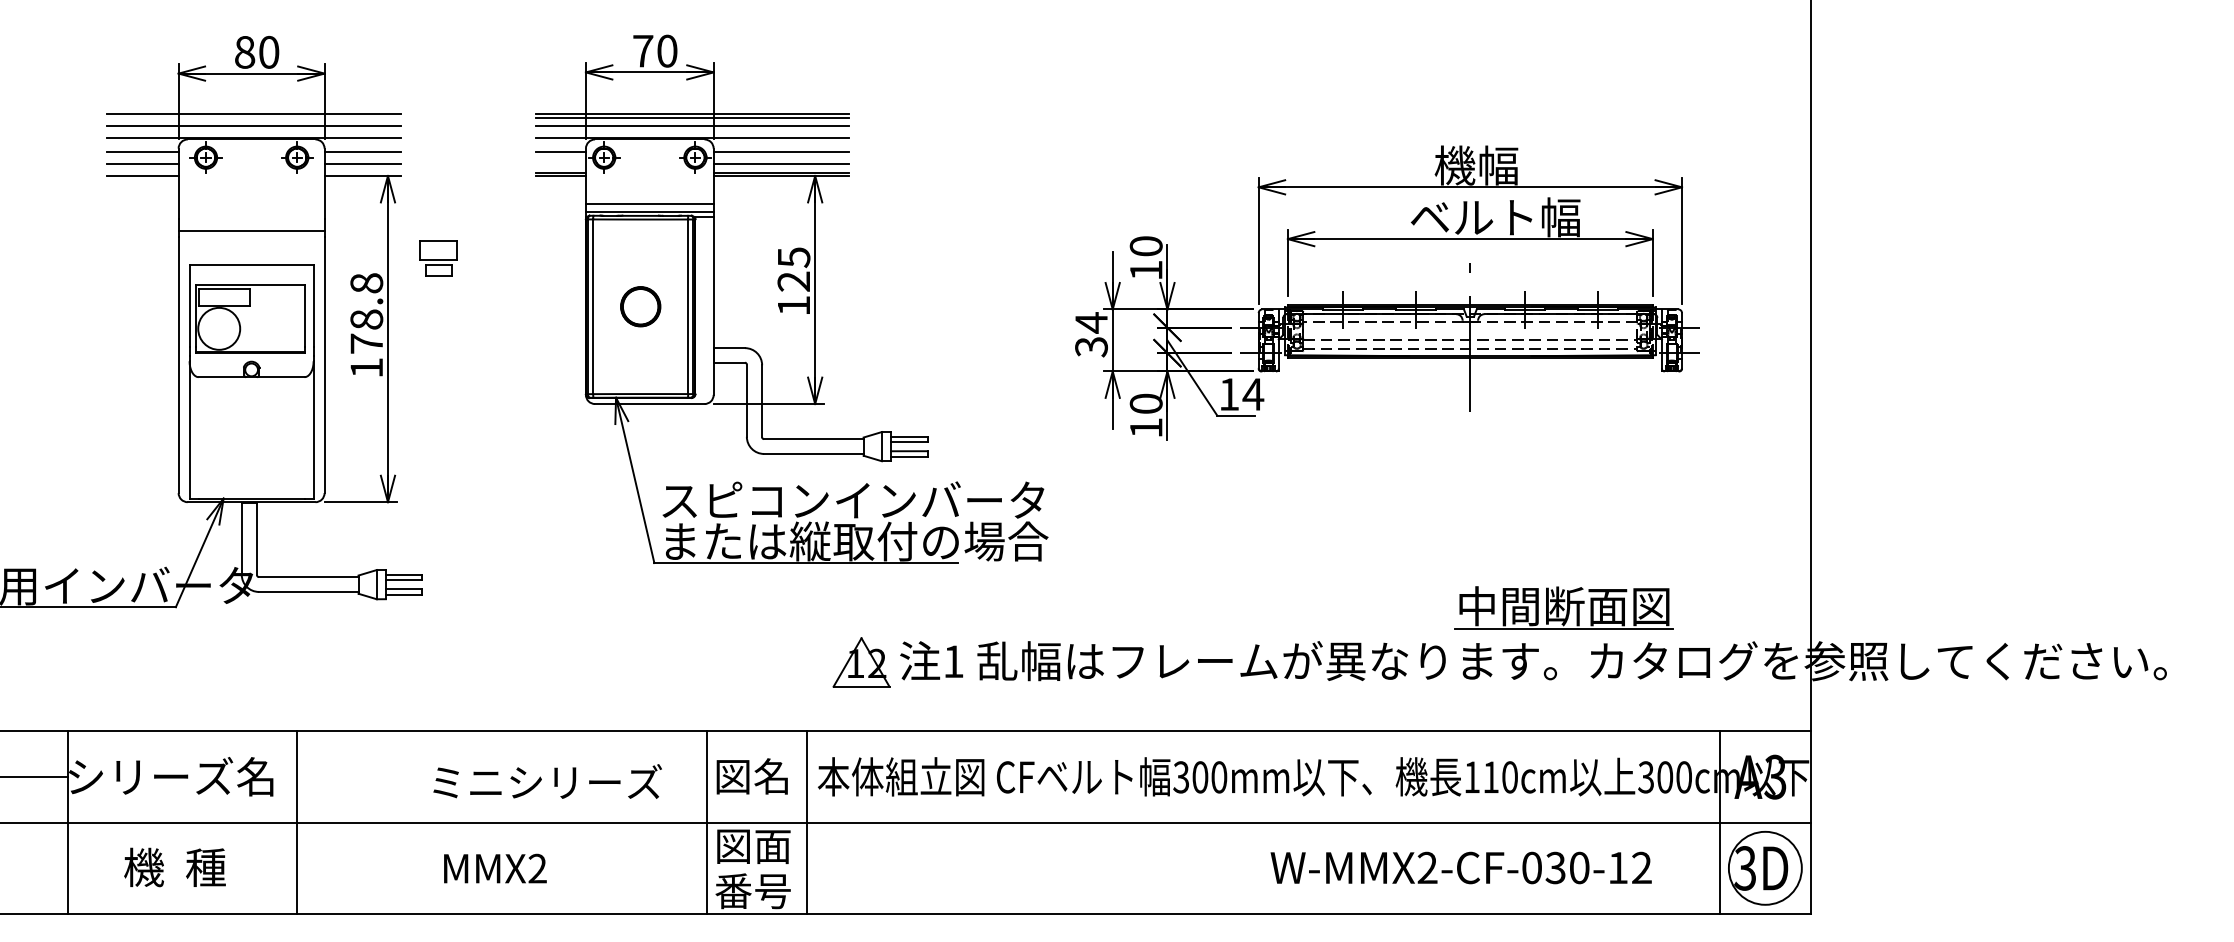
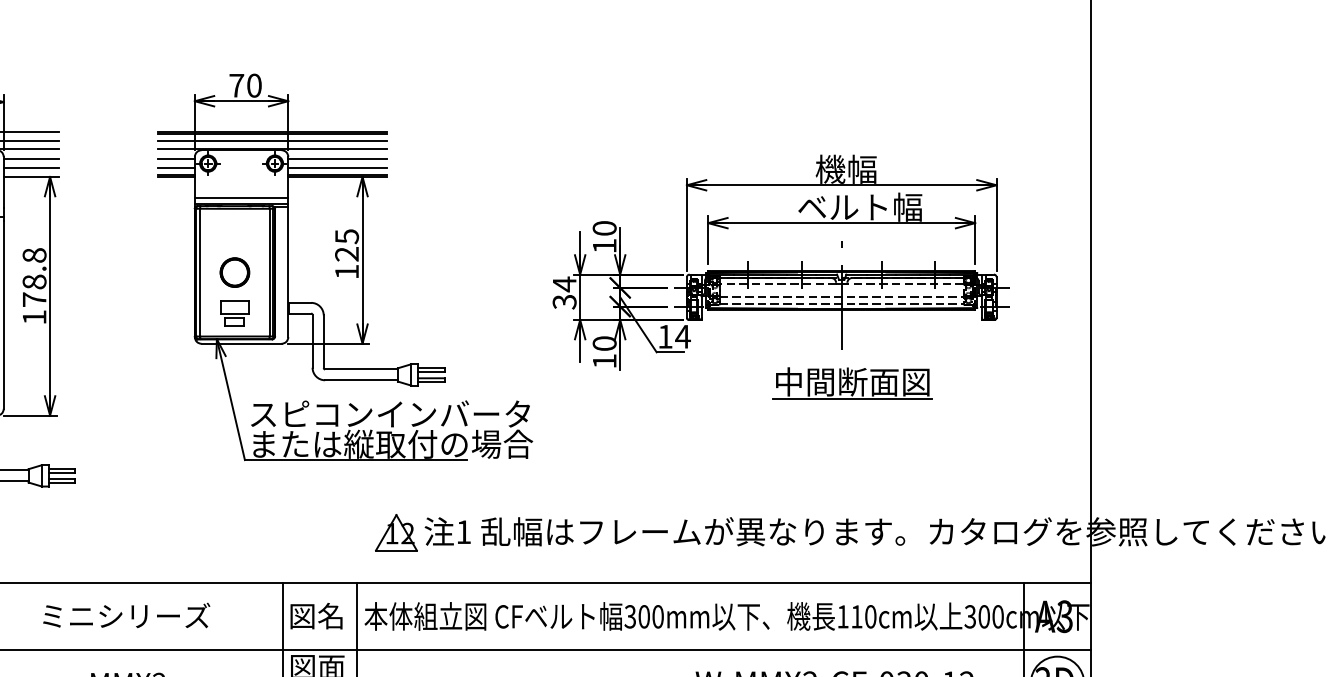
line: (560, 163) -> (176, 167), added
part: (438, 258) -> (234, 313), moved
part: (1563, 607) -> (852, 382), moved
text: (547, 781) -> (126, 615), moved

